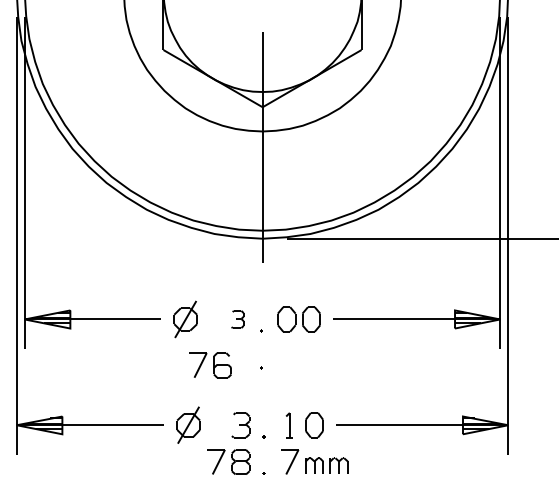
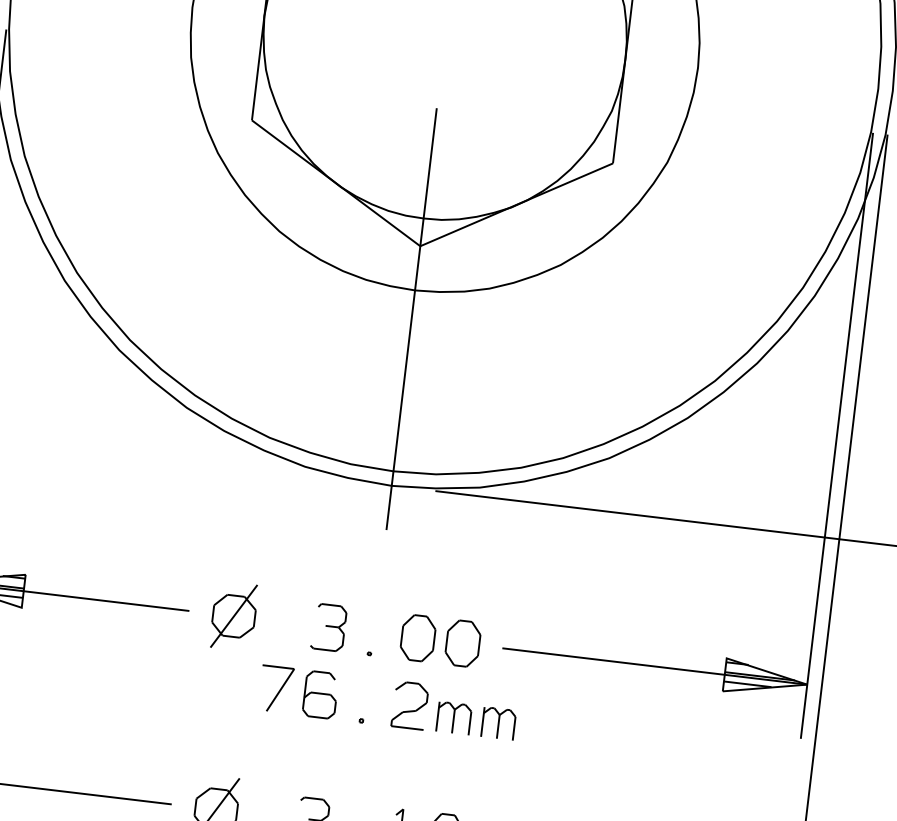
part: (237, 319) -> (328, 627), size x1.43
part: (311, 356) -> (455, 711), added
part: (210, 365) -> (298, 692), moved

